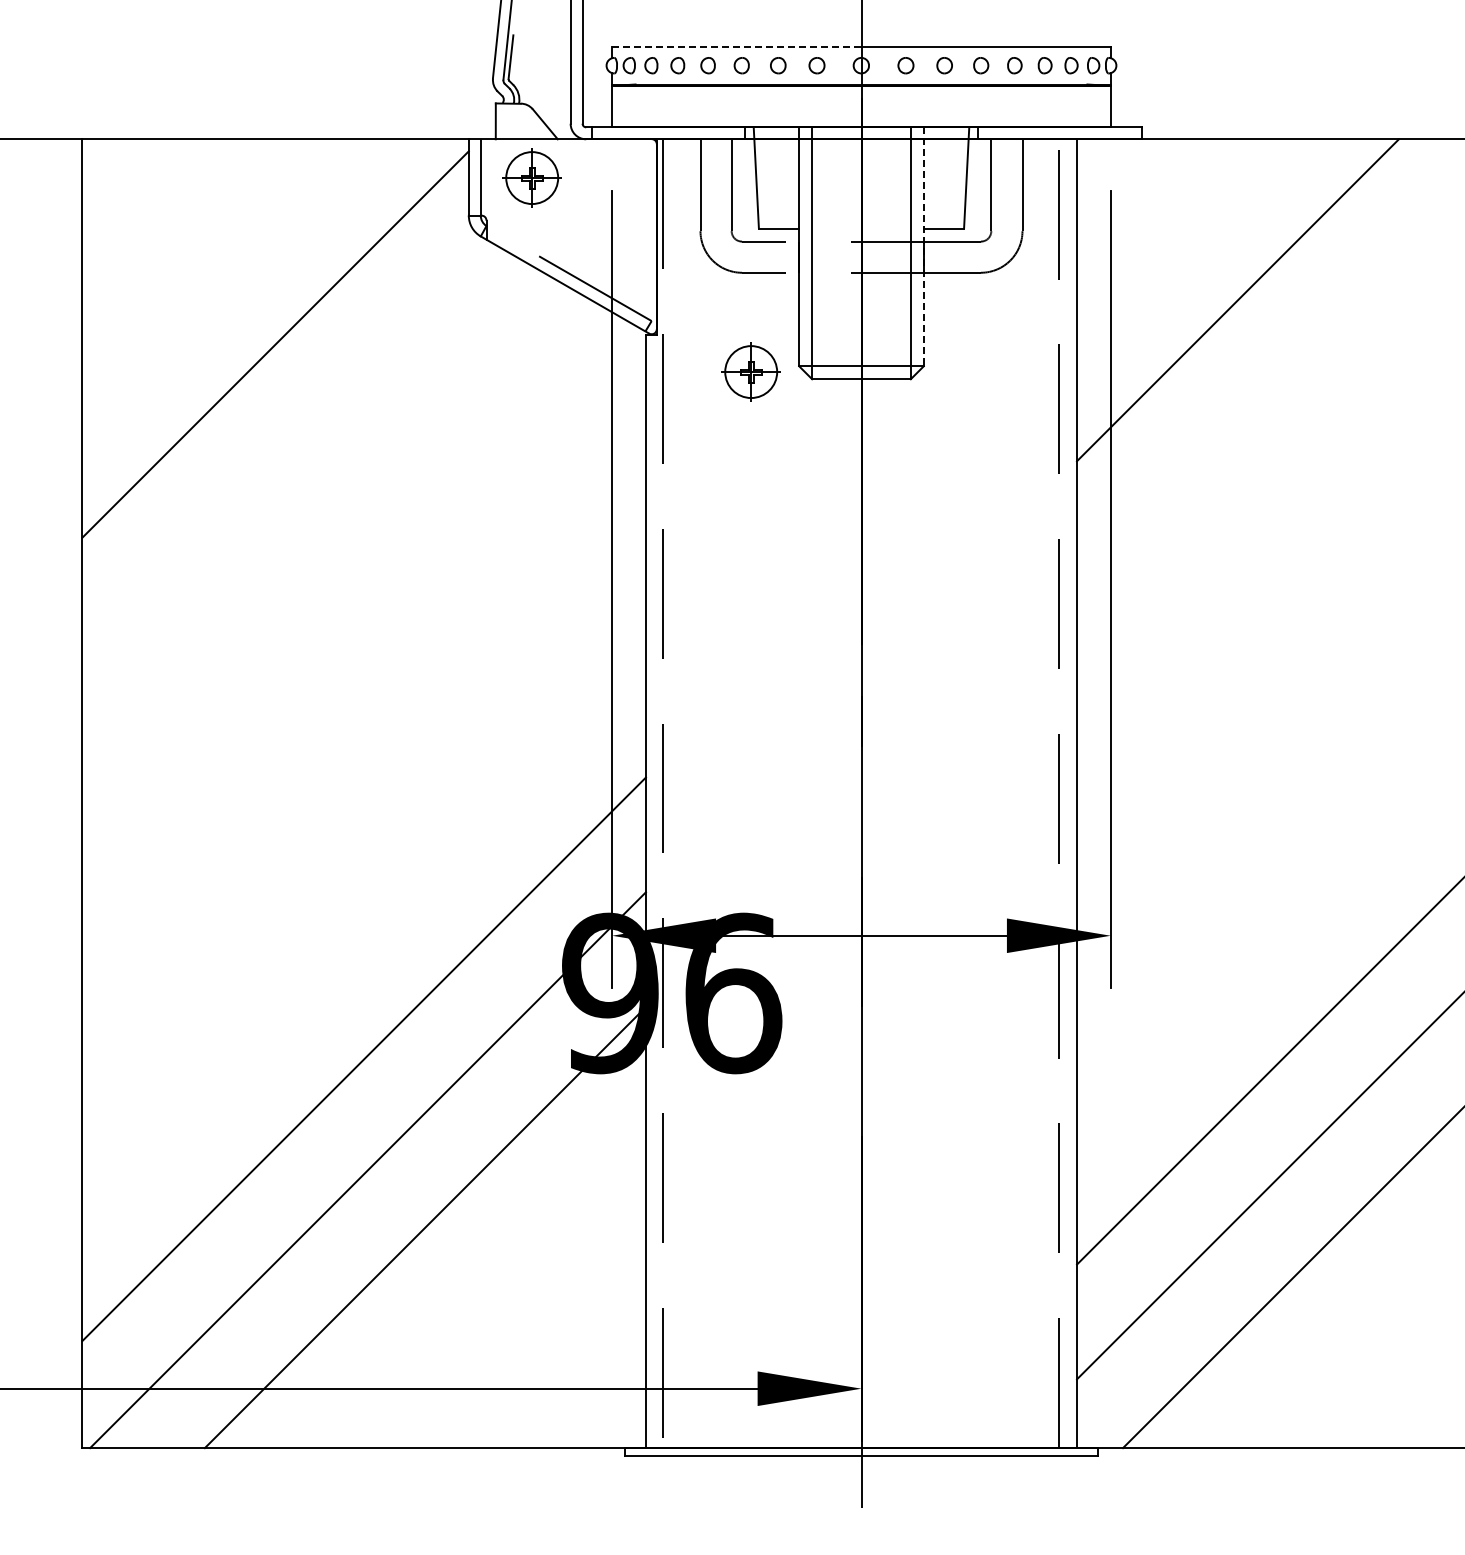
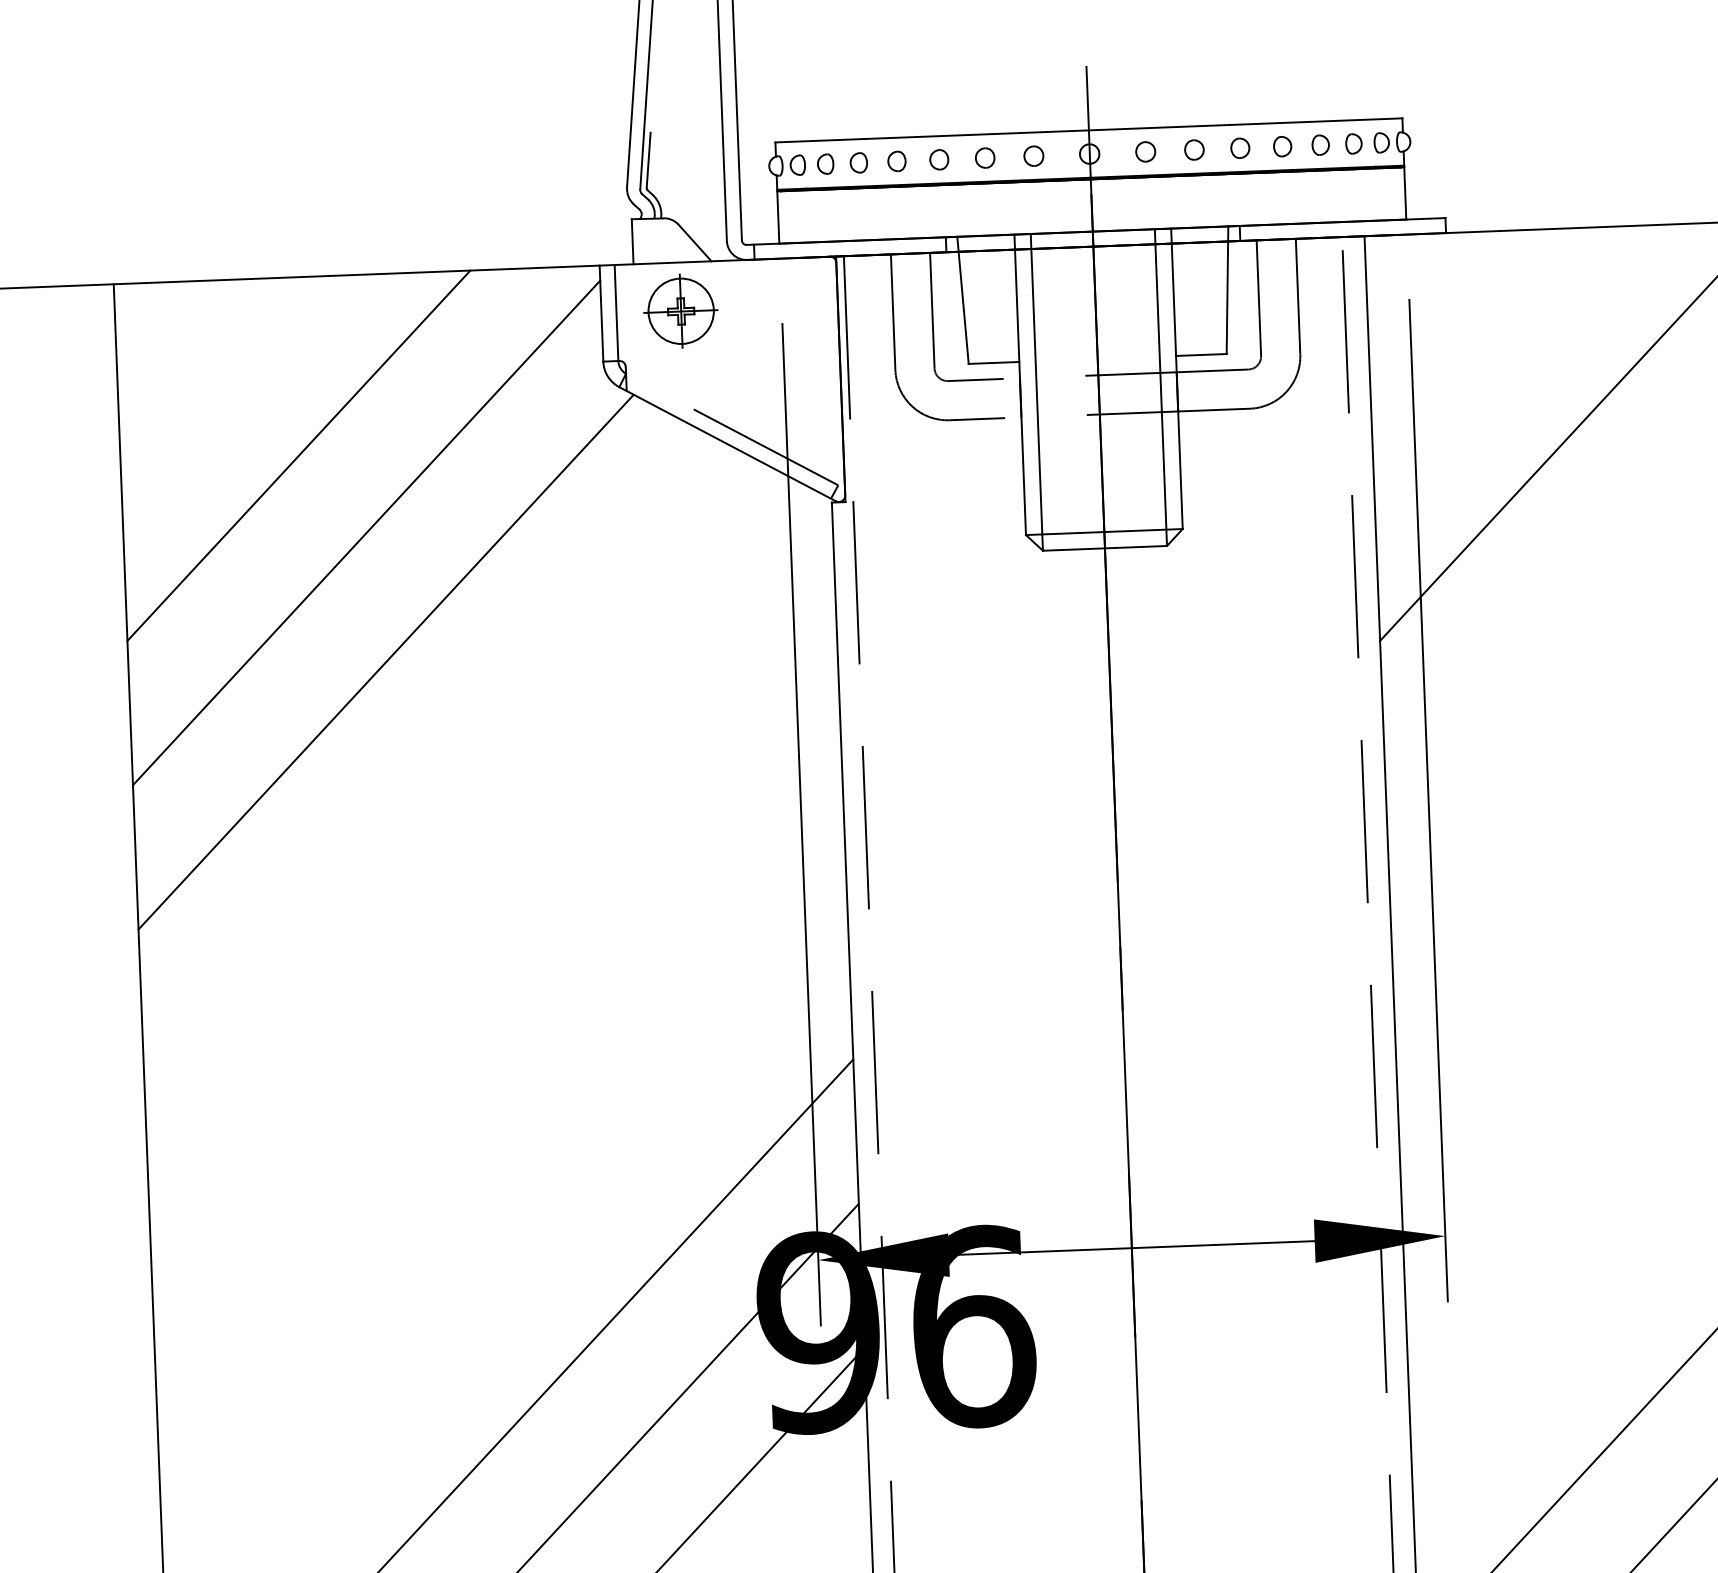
line: (736, 46) -> (931, 135), dashed -> solid
line: (923, 247) -> (1176, 379), dashed -> solid
line: (224, 280) -> (299, 454), added
part: (750, 371) -> (965, 543), removed
line: (286, 447) -> (385, 661), added

